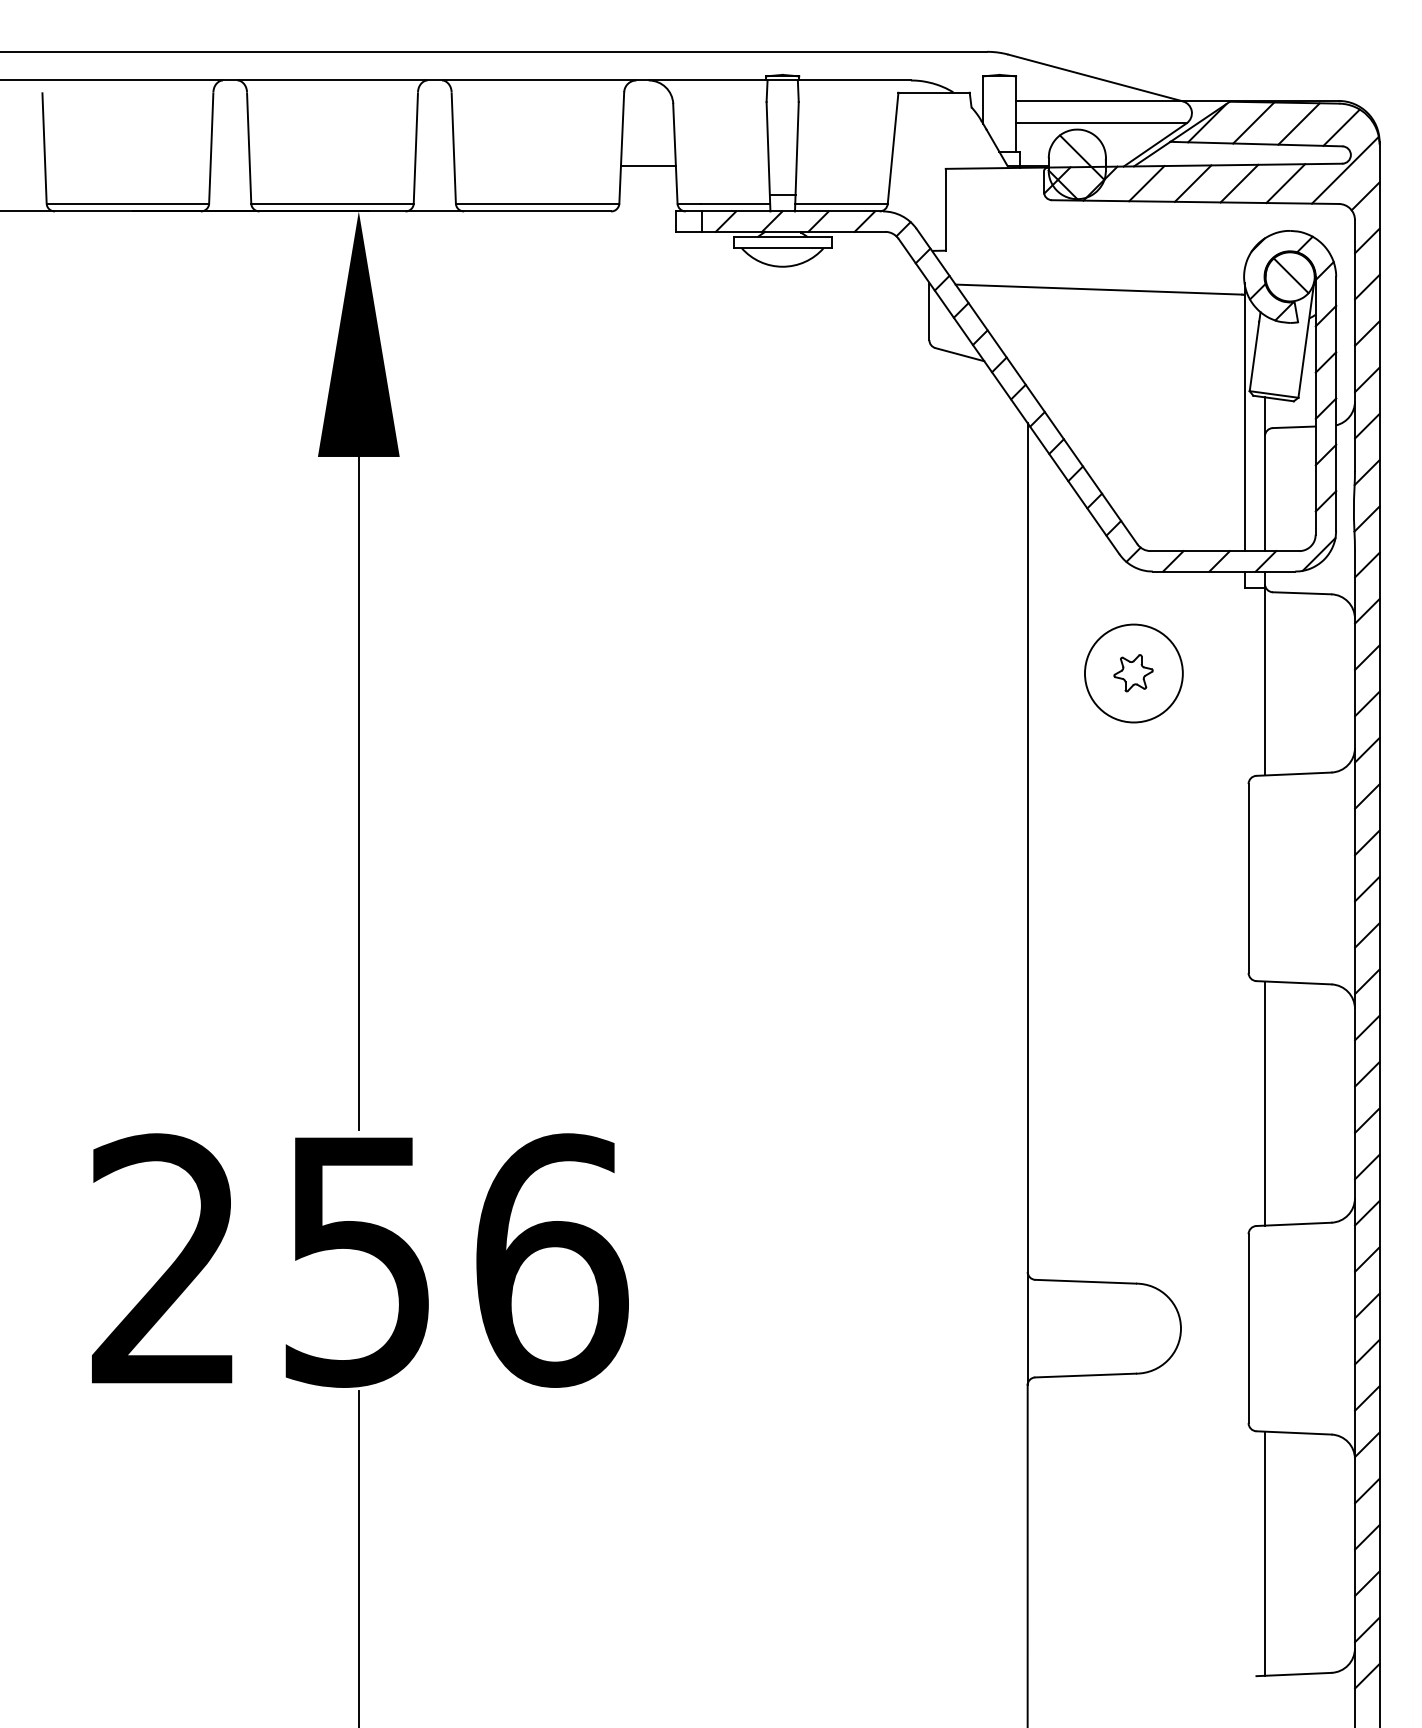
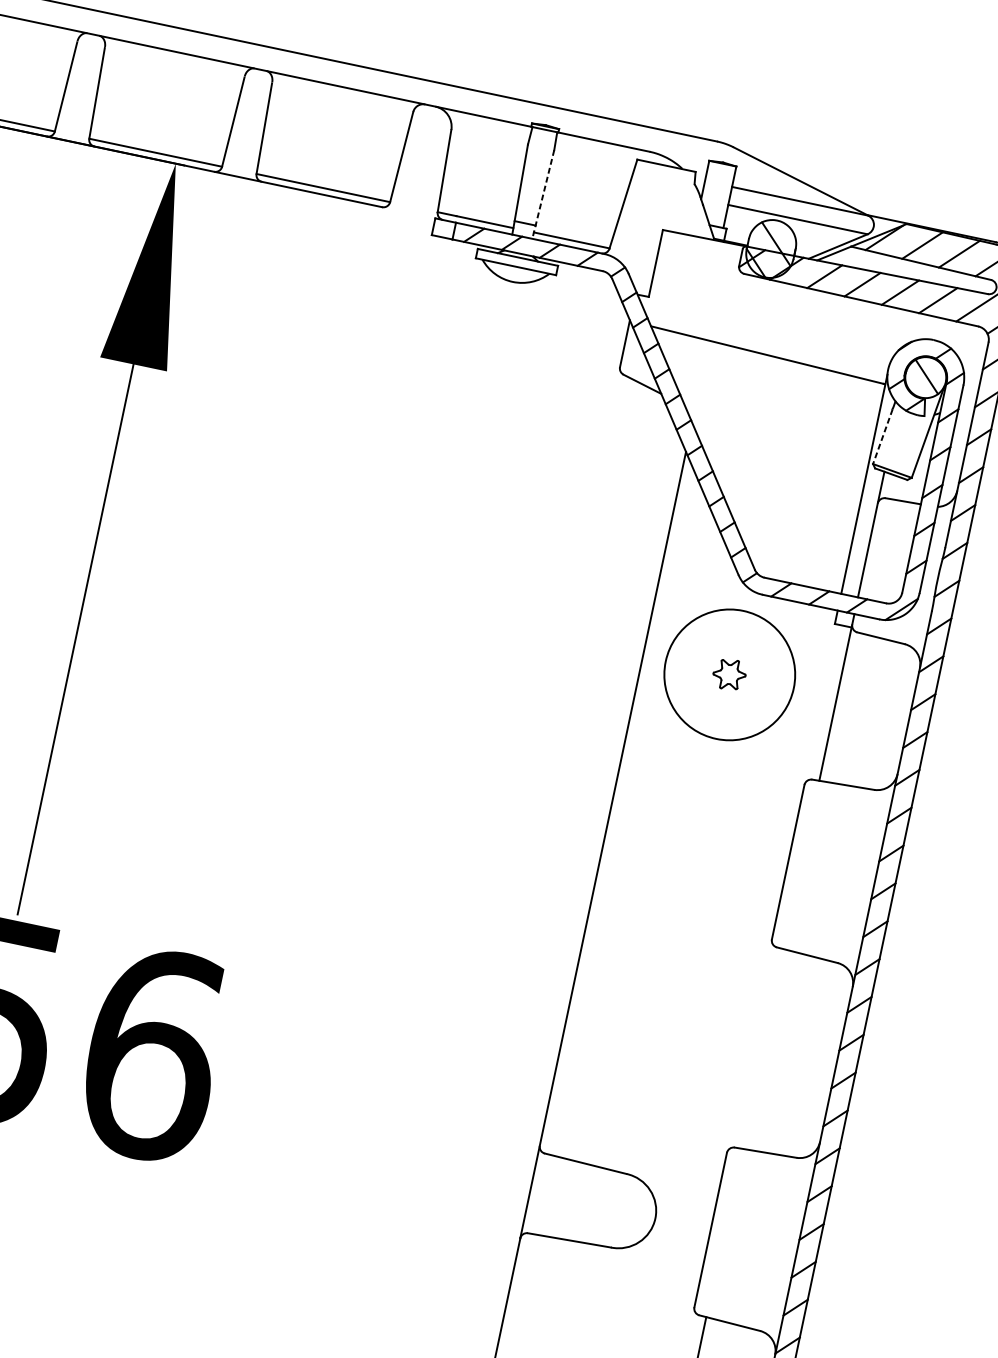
line: (796, 156) -> (543, 194), solid -> dashed
line: (647, 166) -> (419, 176), removed
line: (1254, 356) -> (882, 436), solid -> dashed
circle: (1133, 673) -> (729, 674), size x1.6
line: (1264, 1103) -> (762, 1048), removed

